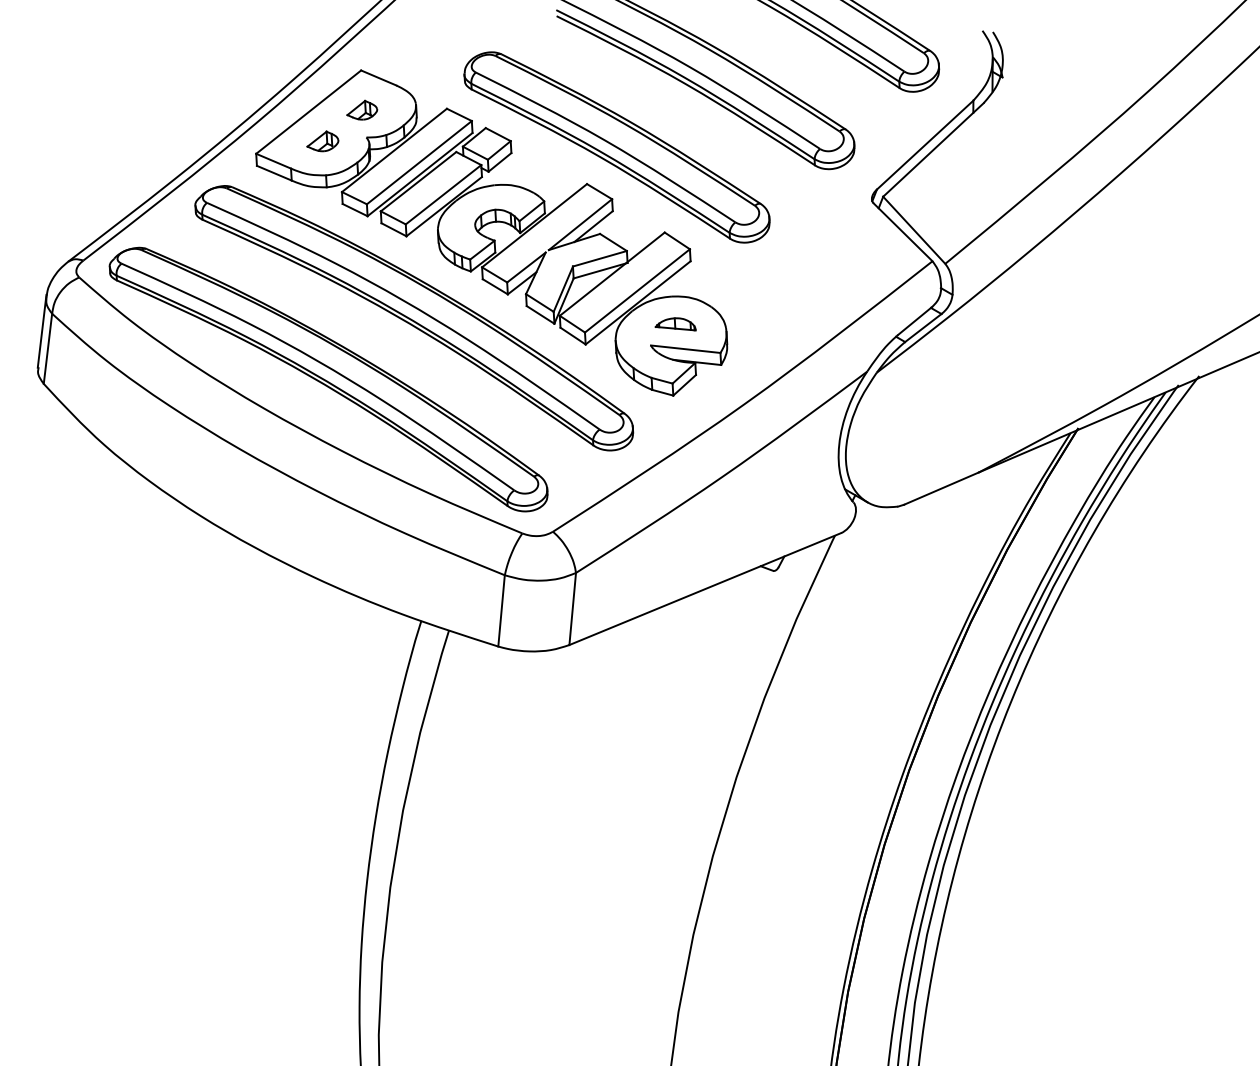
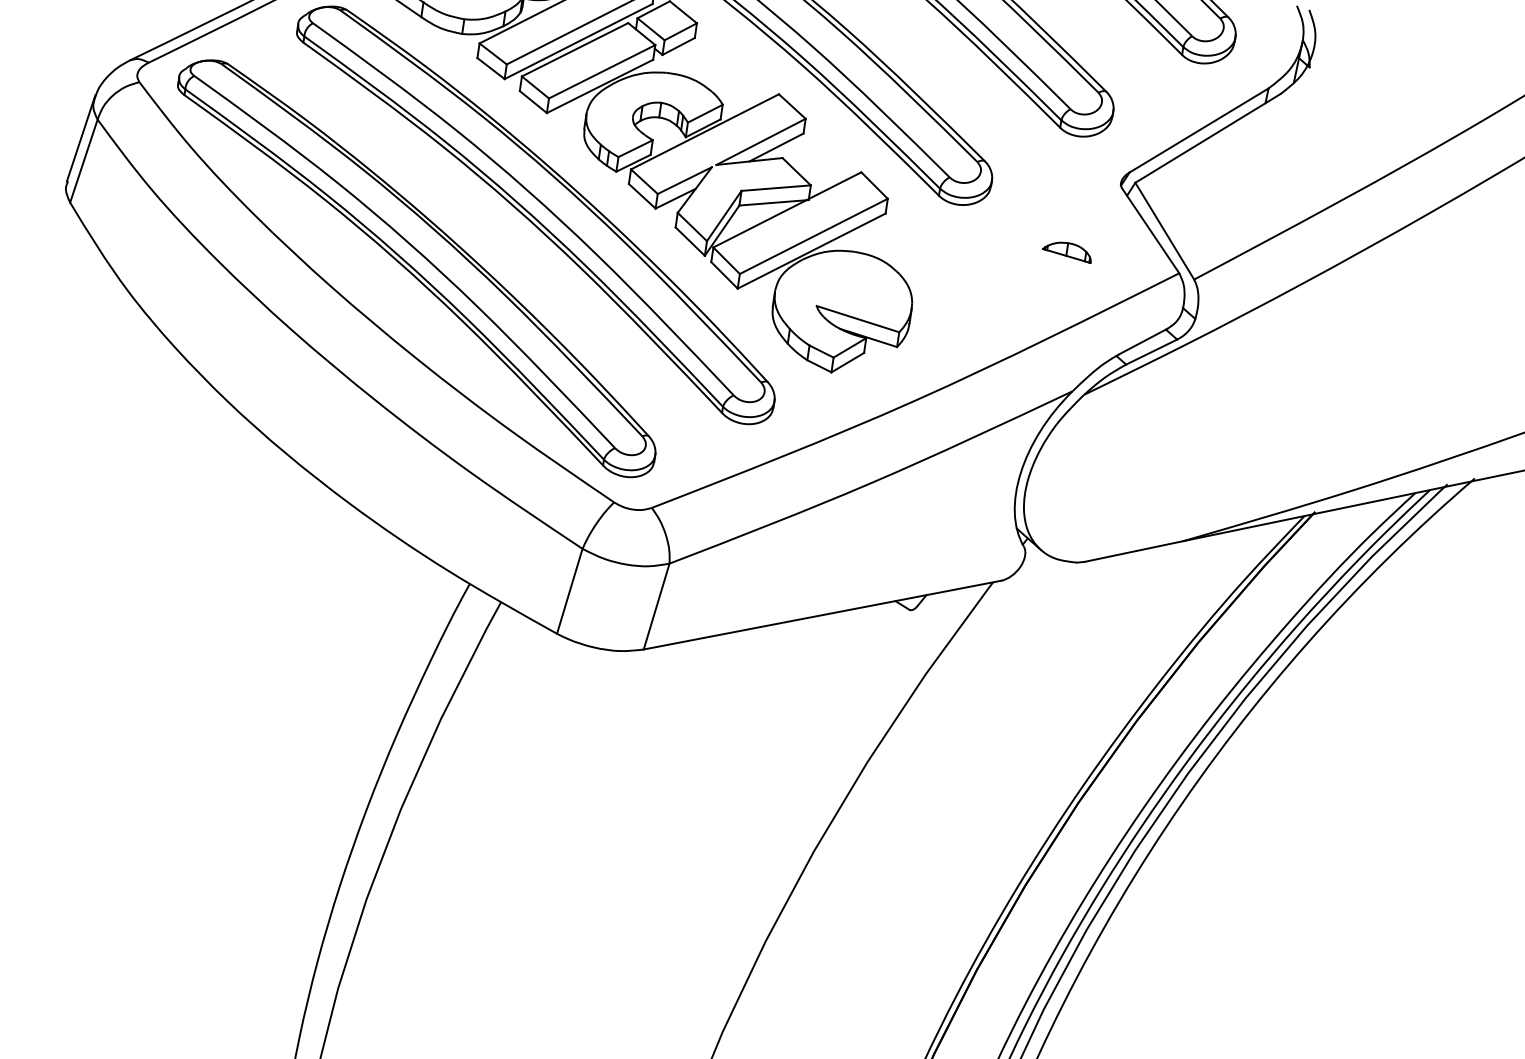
part: (675, 324) -> (1067, 250), moved

